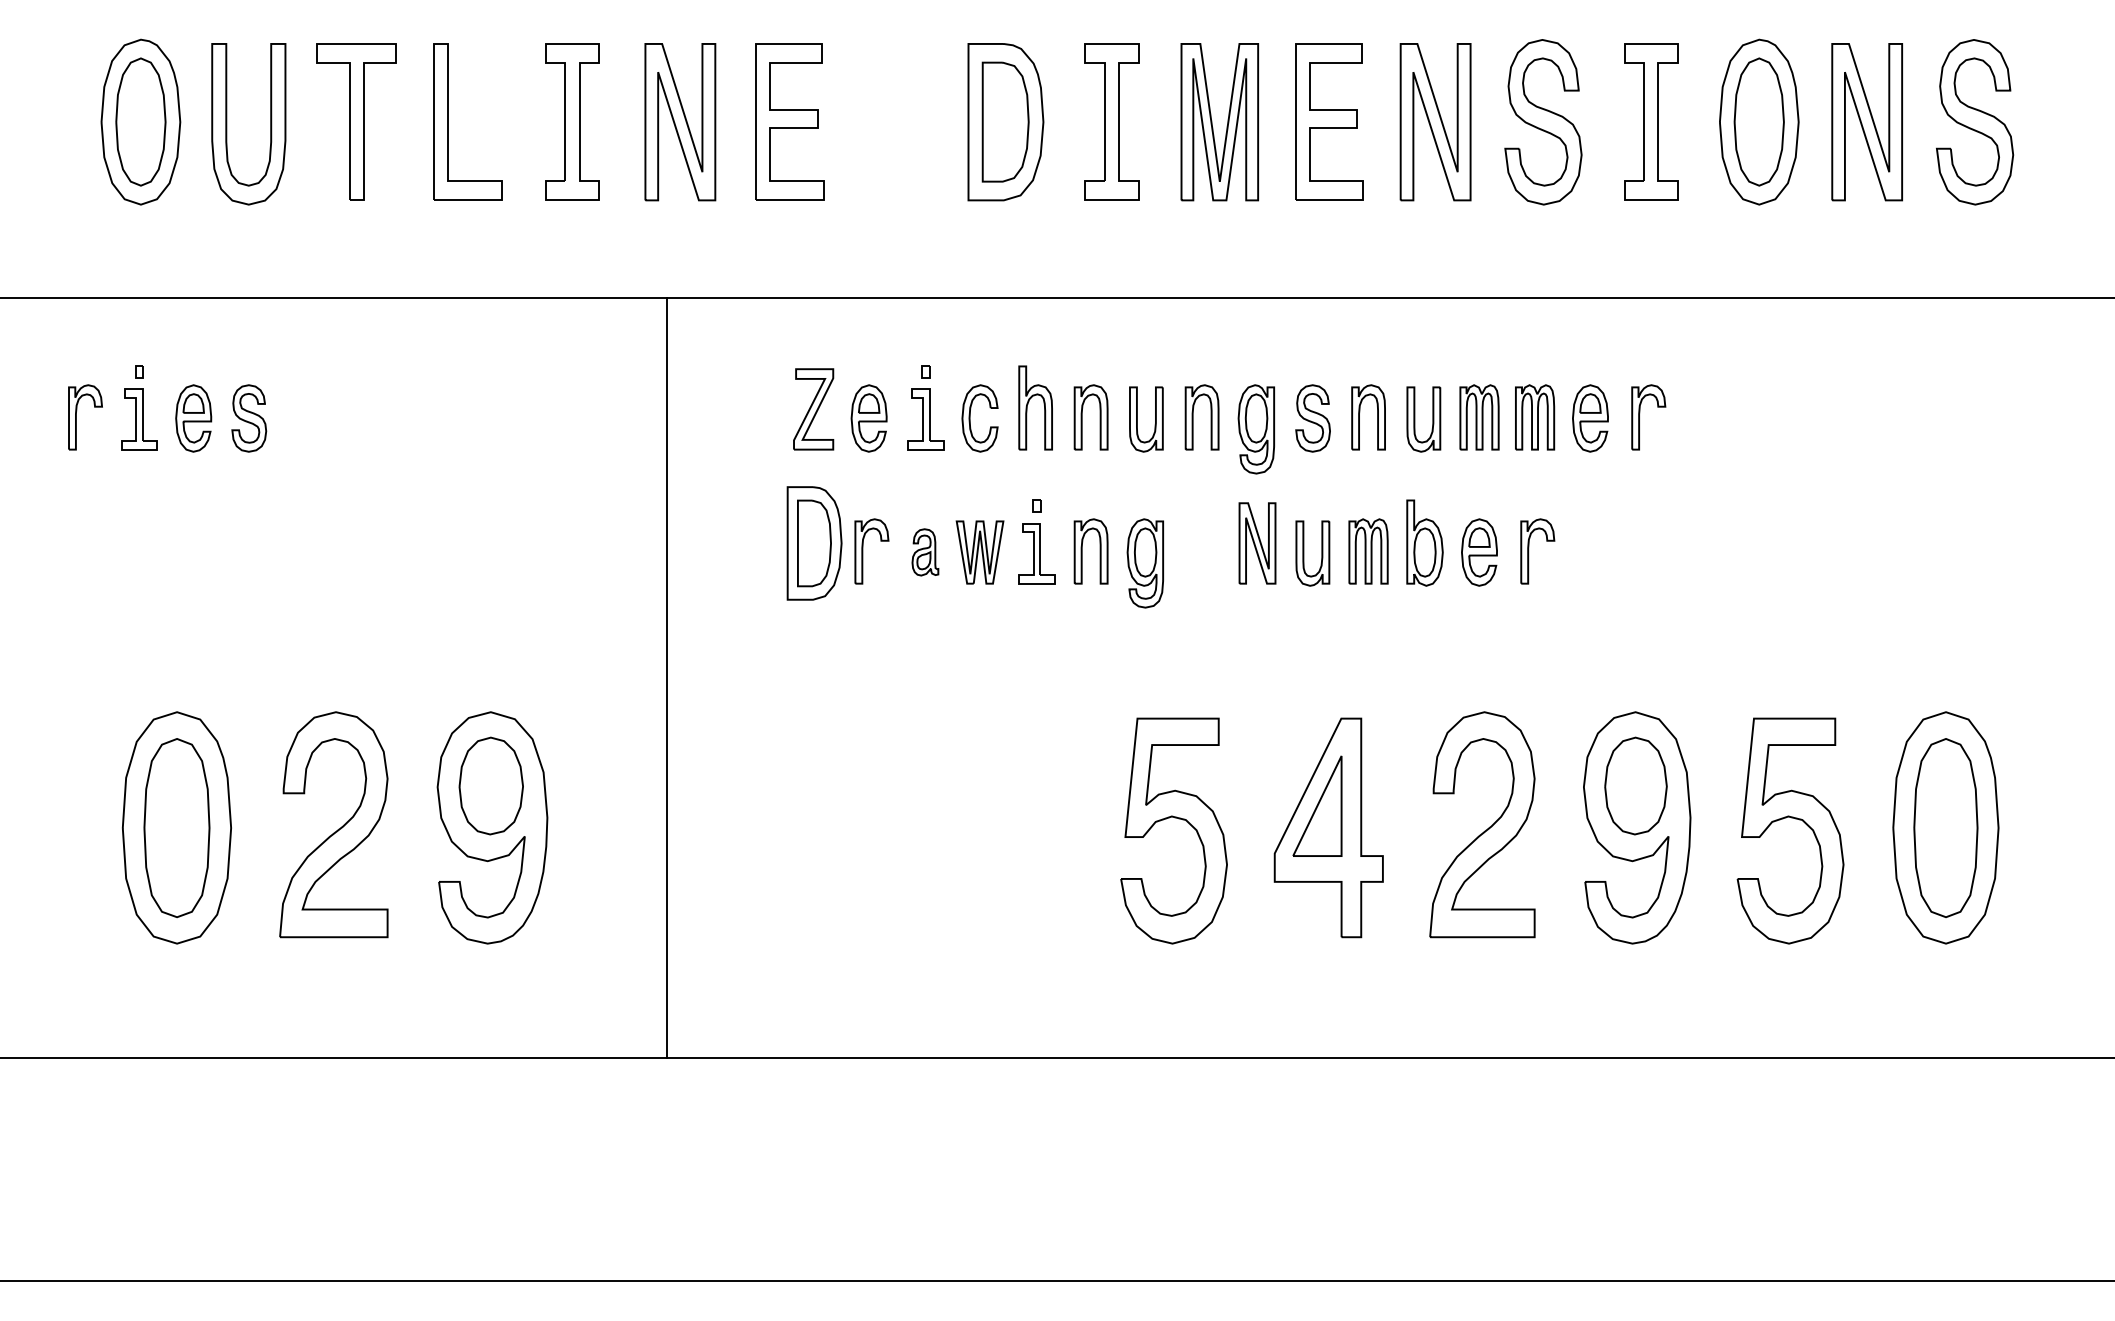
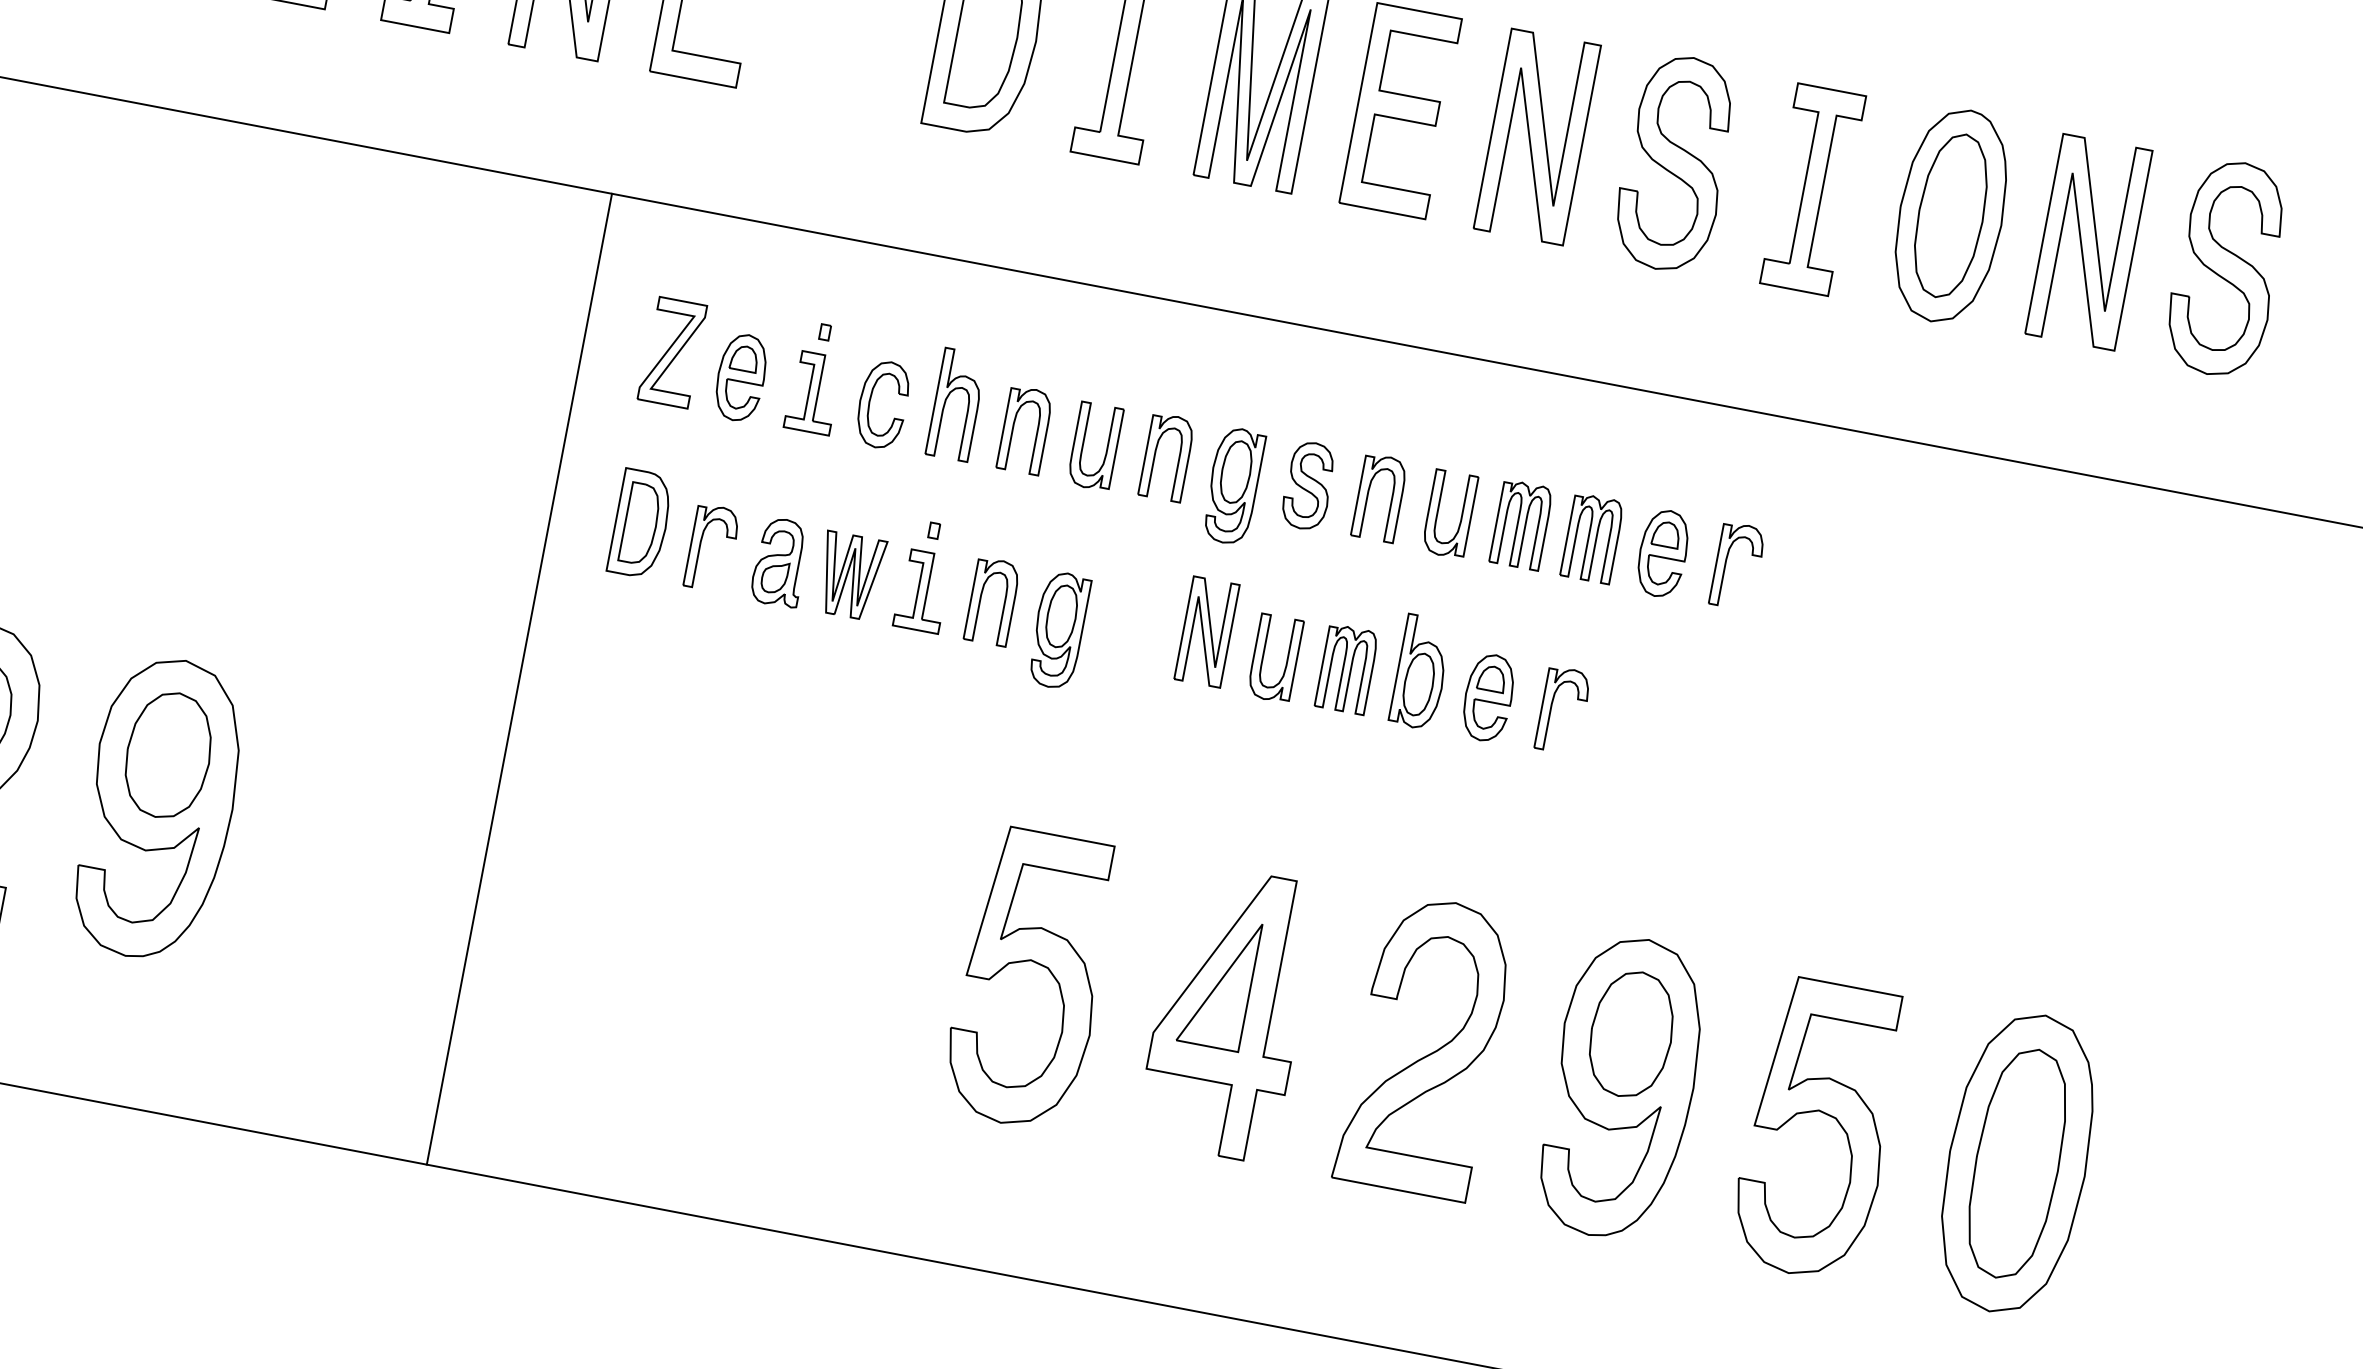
part: (814, 543) -> (640, 524), size x0.71
part: (925, 552) -> (780, 562), size x1.43
line: (667, 677) -> (519, 678), moved

